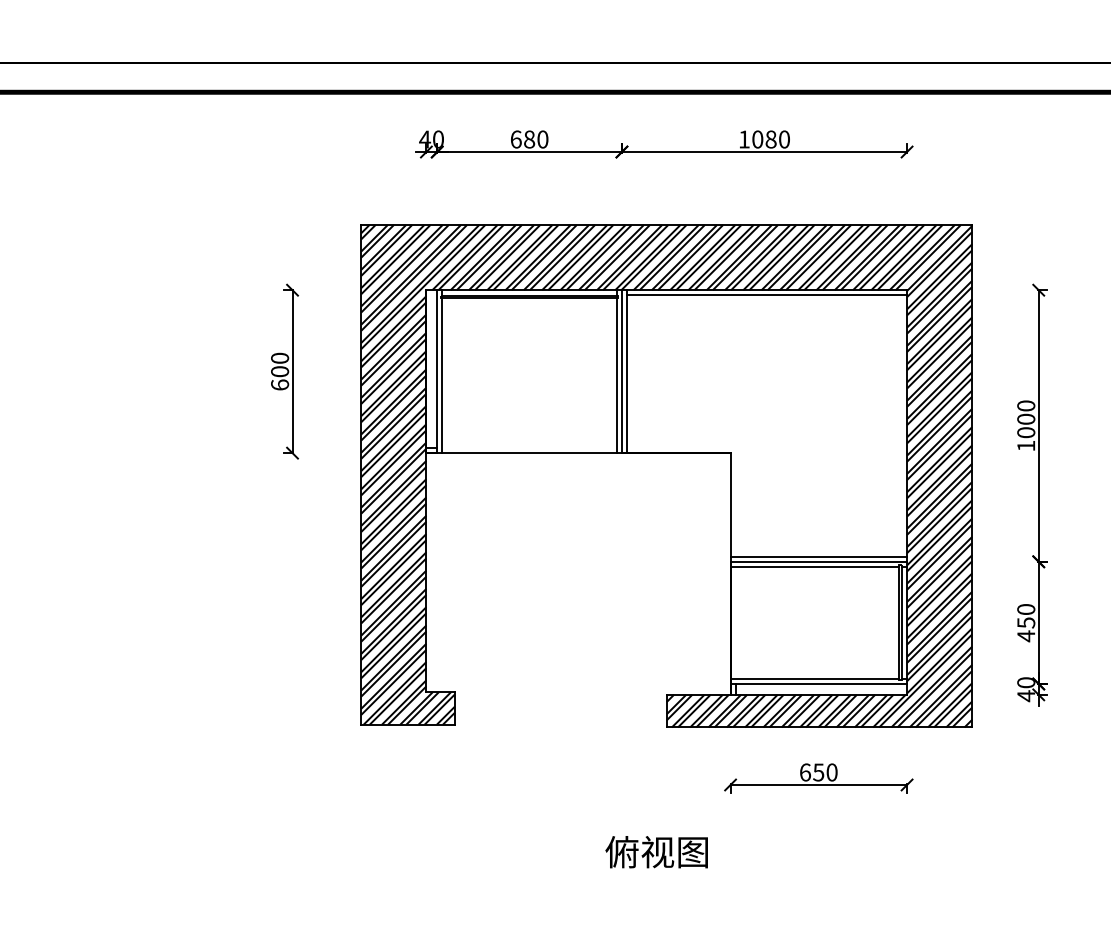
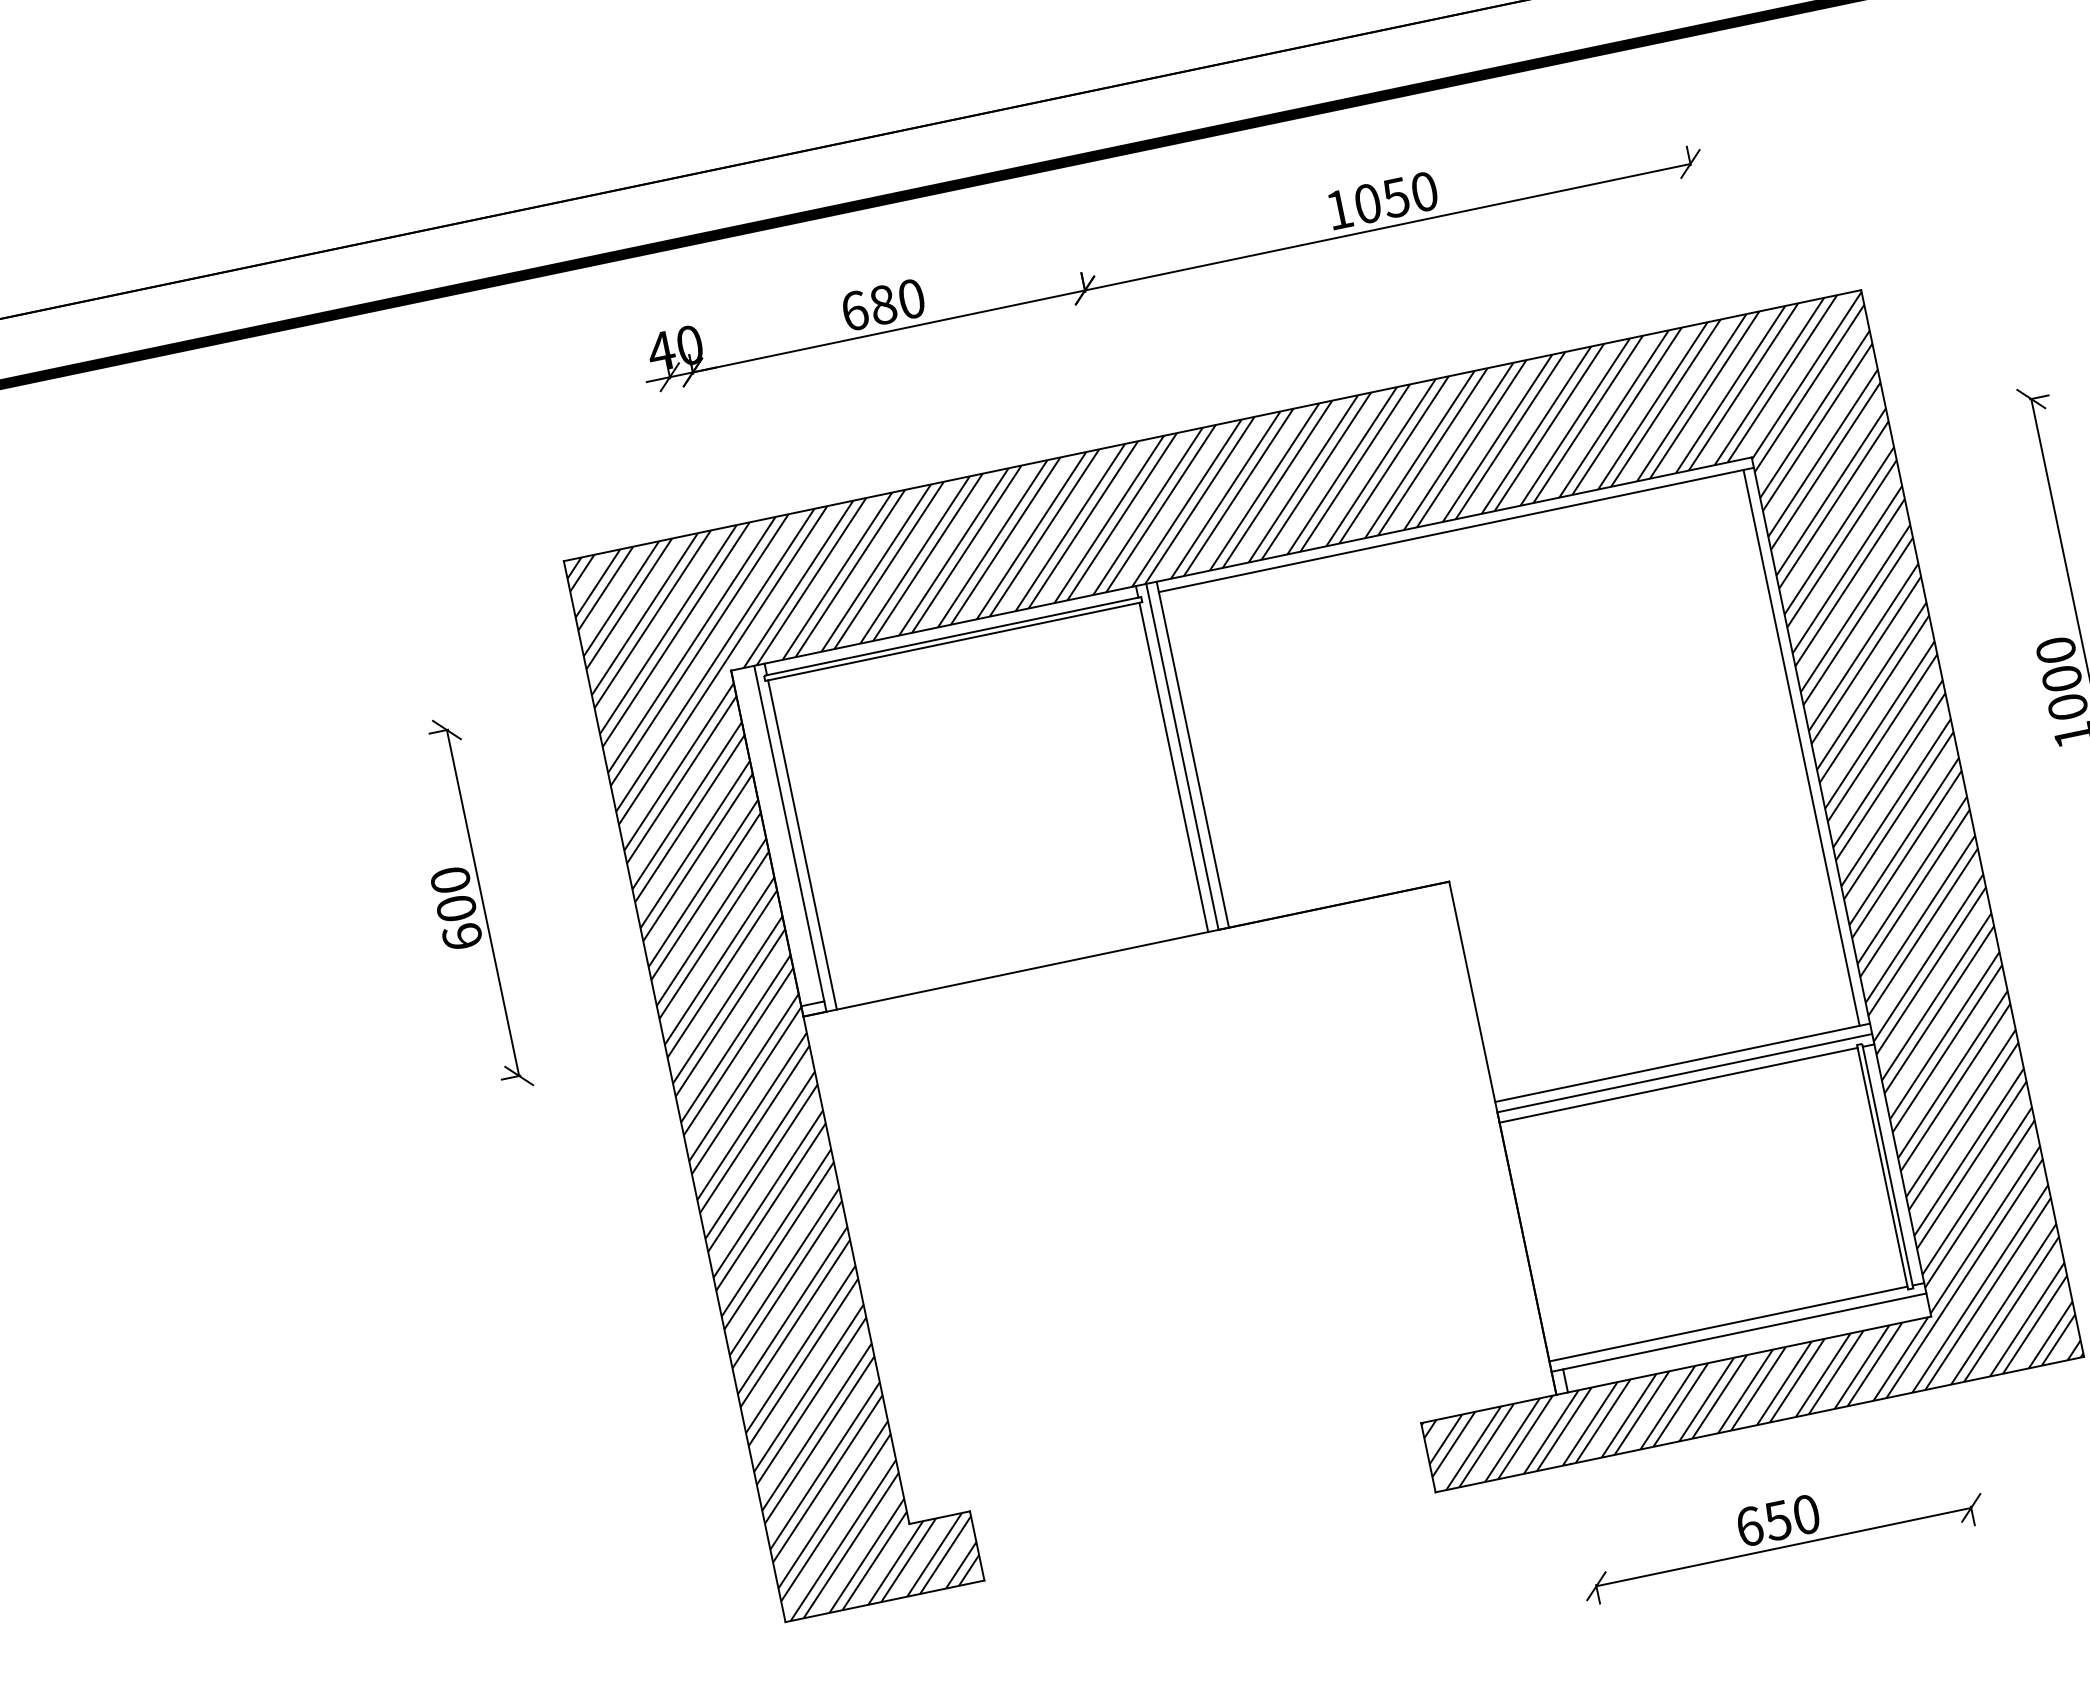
text: (770, 139) -> (1394, 197), 1080 -> 1050
line: (902, 425) -> (1802, 746), added

